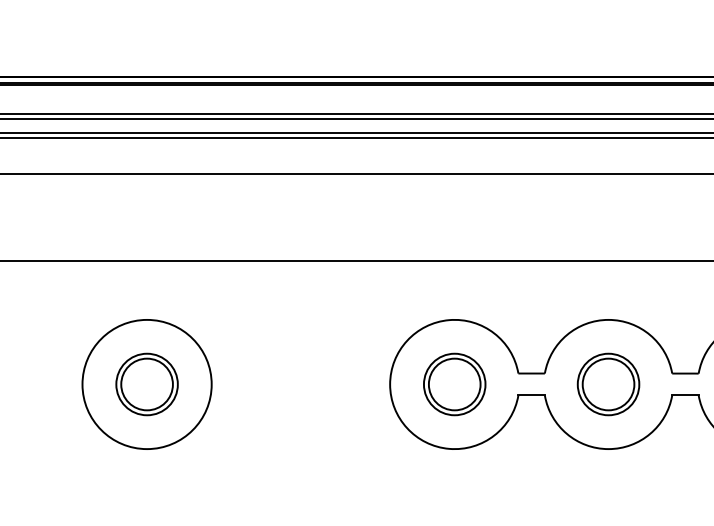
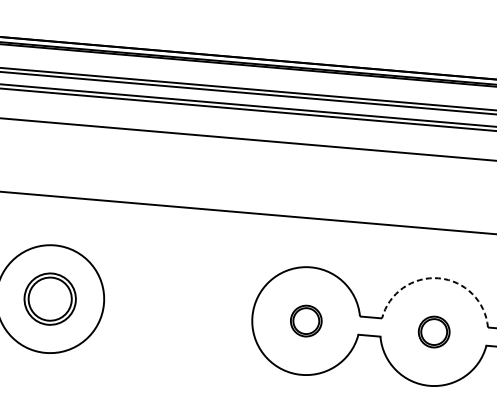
arc: (608, 319) -> (438, 277), solid -> dashed
part: (454, 384) -> (306, 321), size x0.6
part: (608, 384) -> (434, 332), size x0.6

